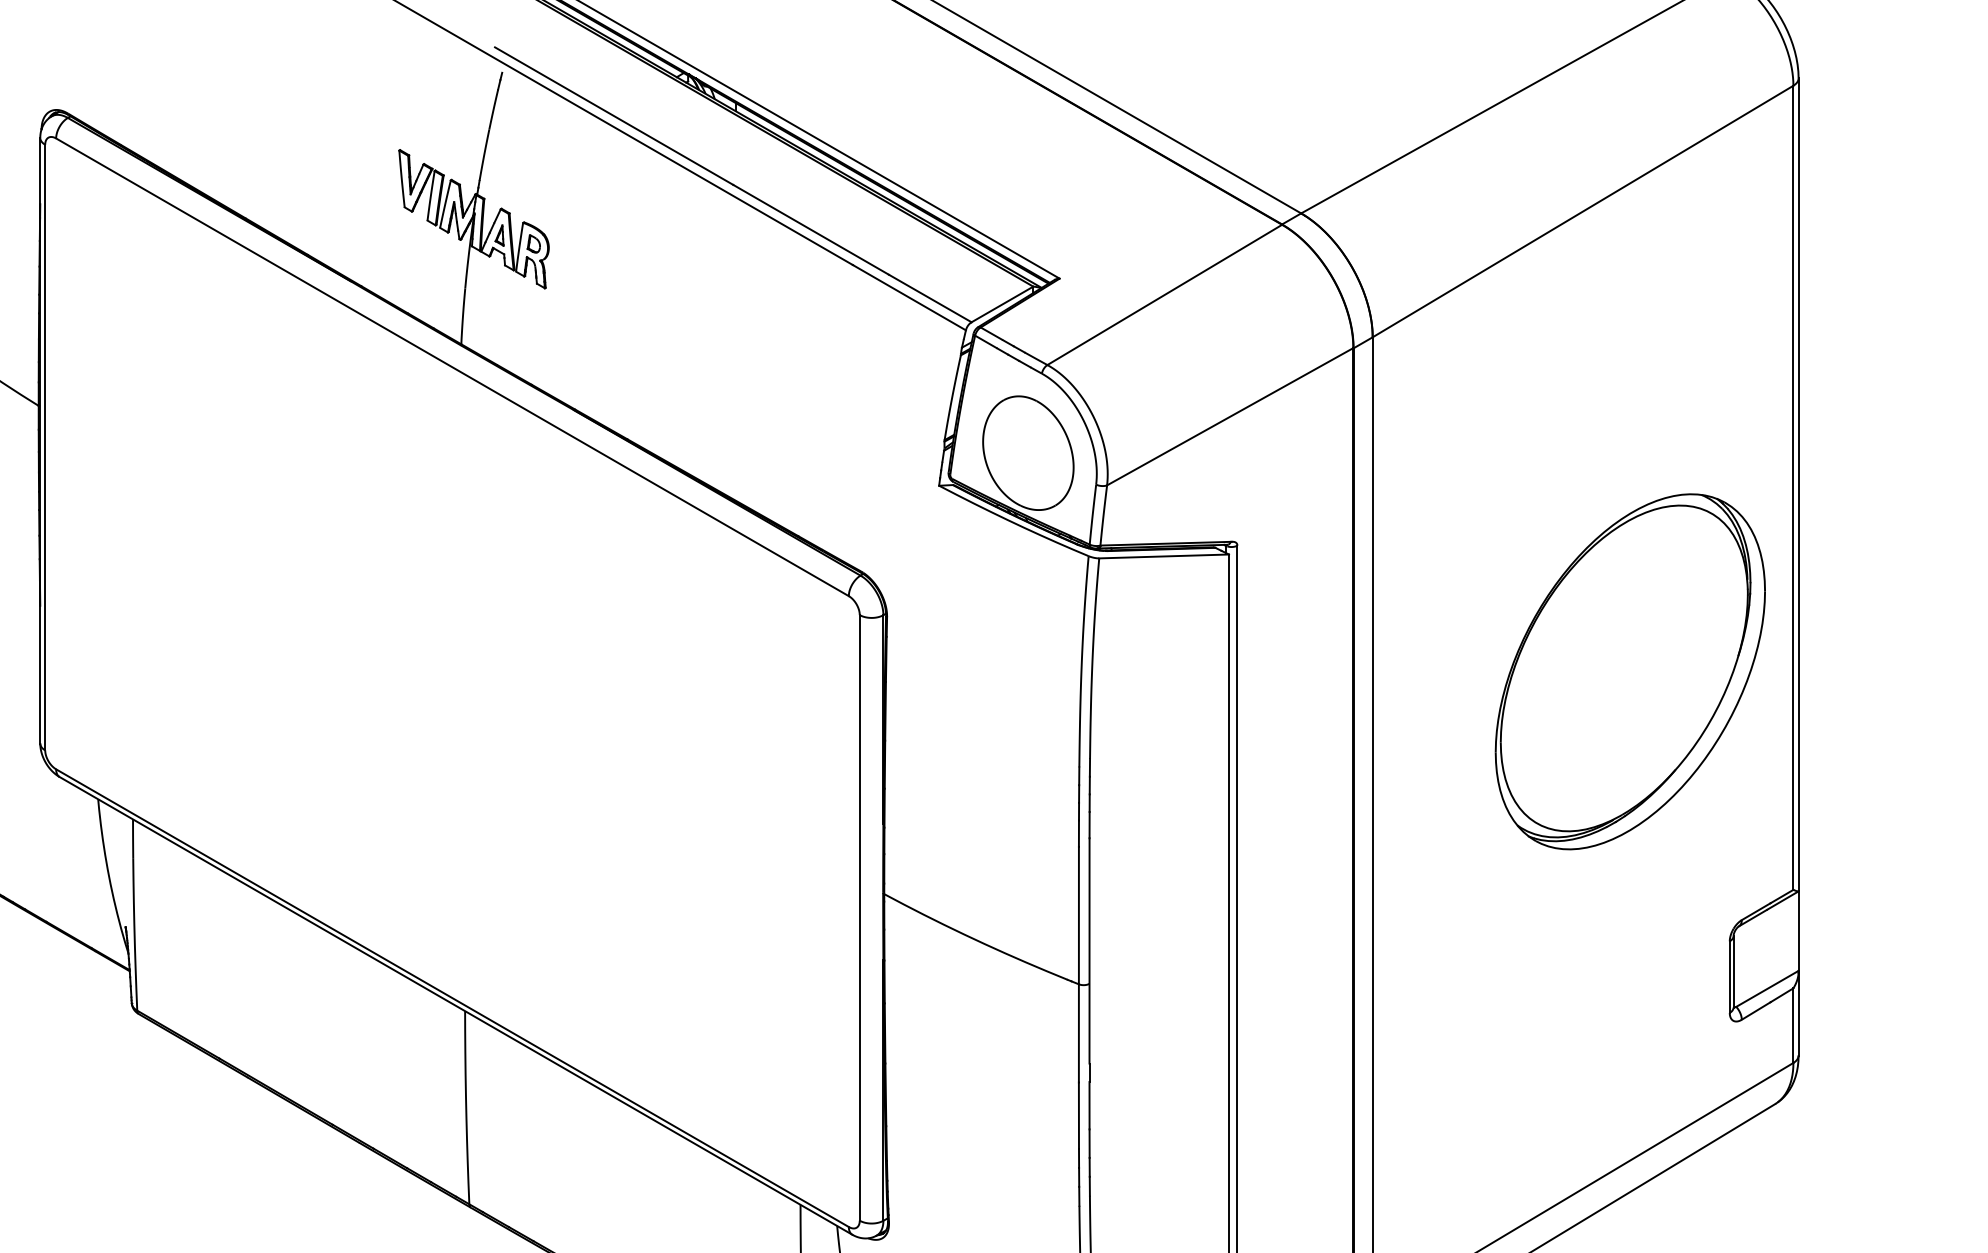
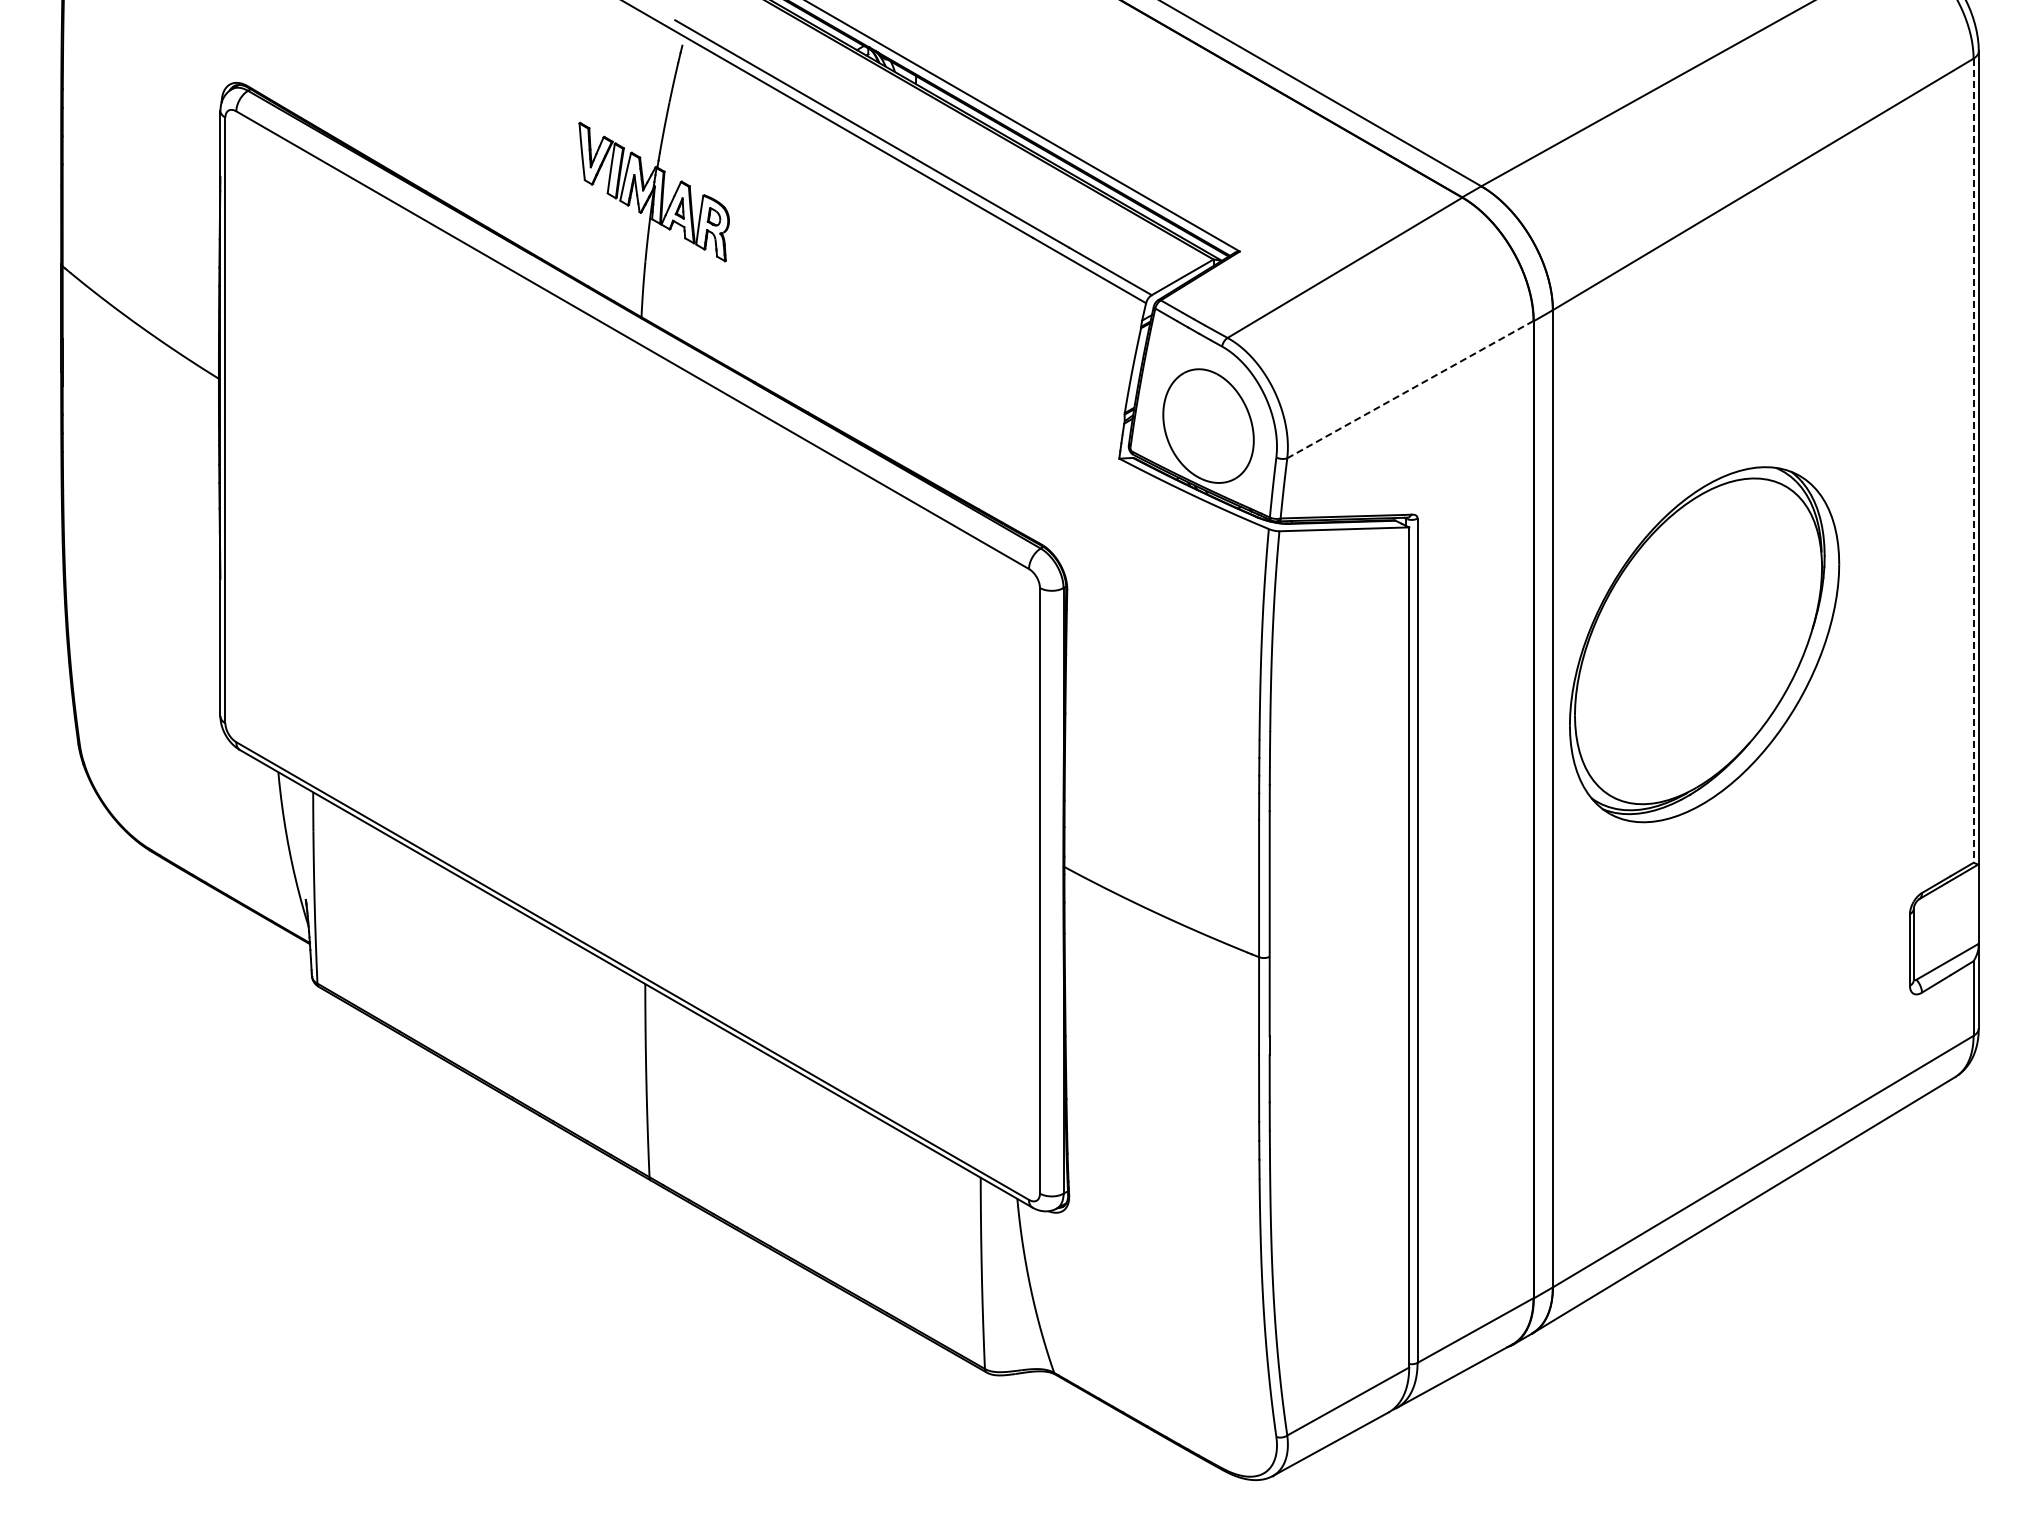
line: (1230, 416) -> (1410, 389), solid -> dashed
line: (1793, 488) -> (1973, 461), solid -> dashed
part: (1630, 671) -> (1704, 644), moved

